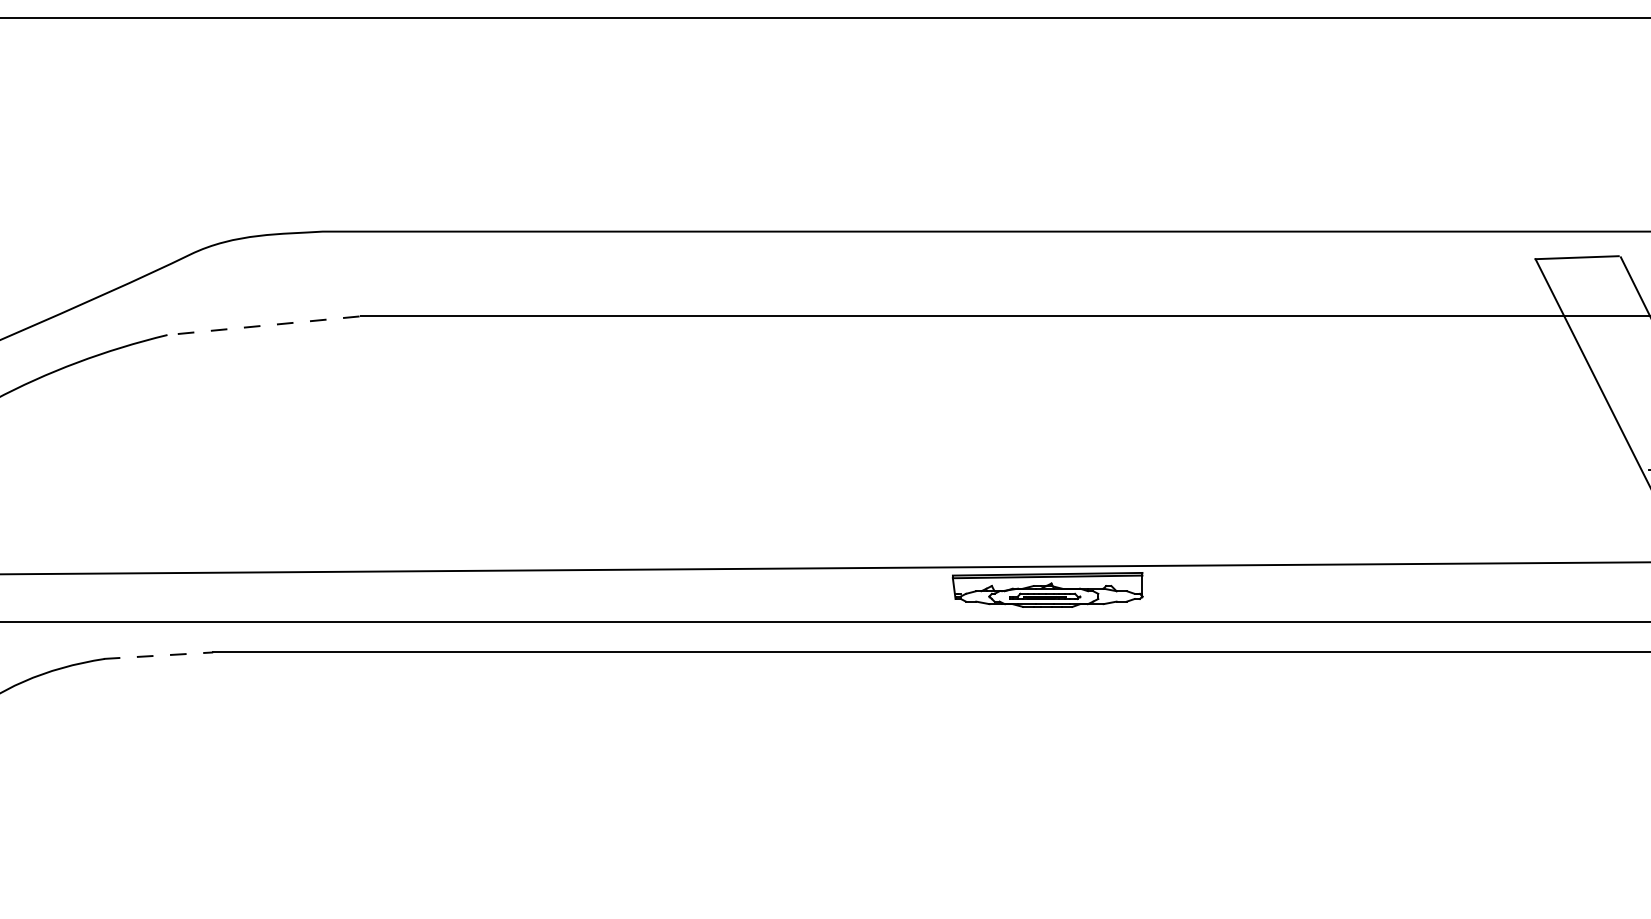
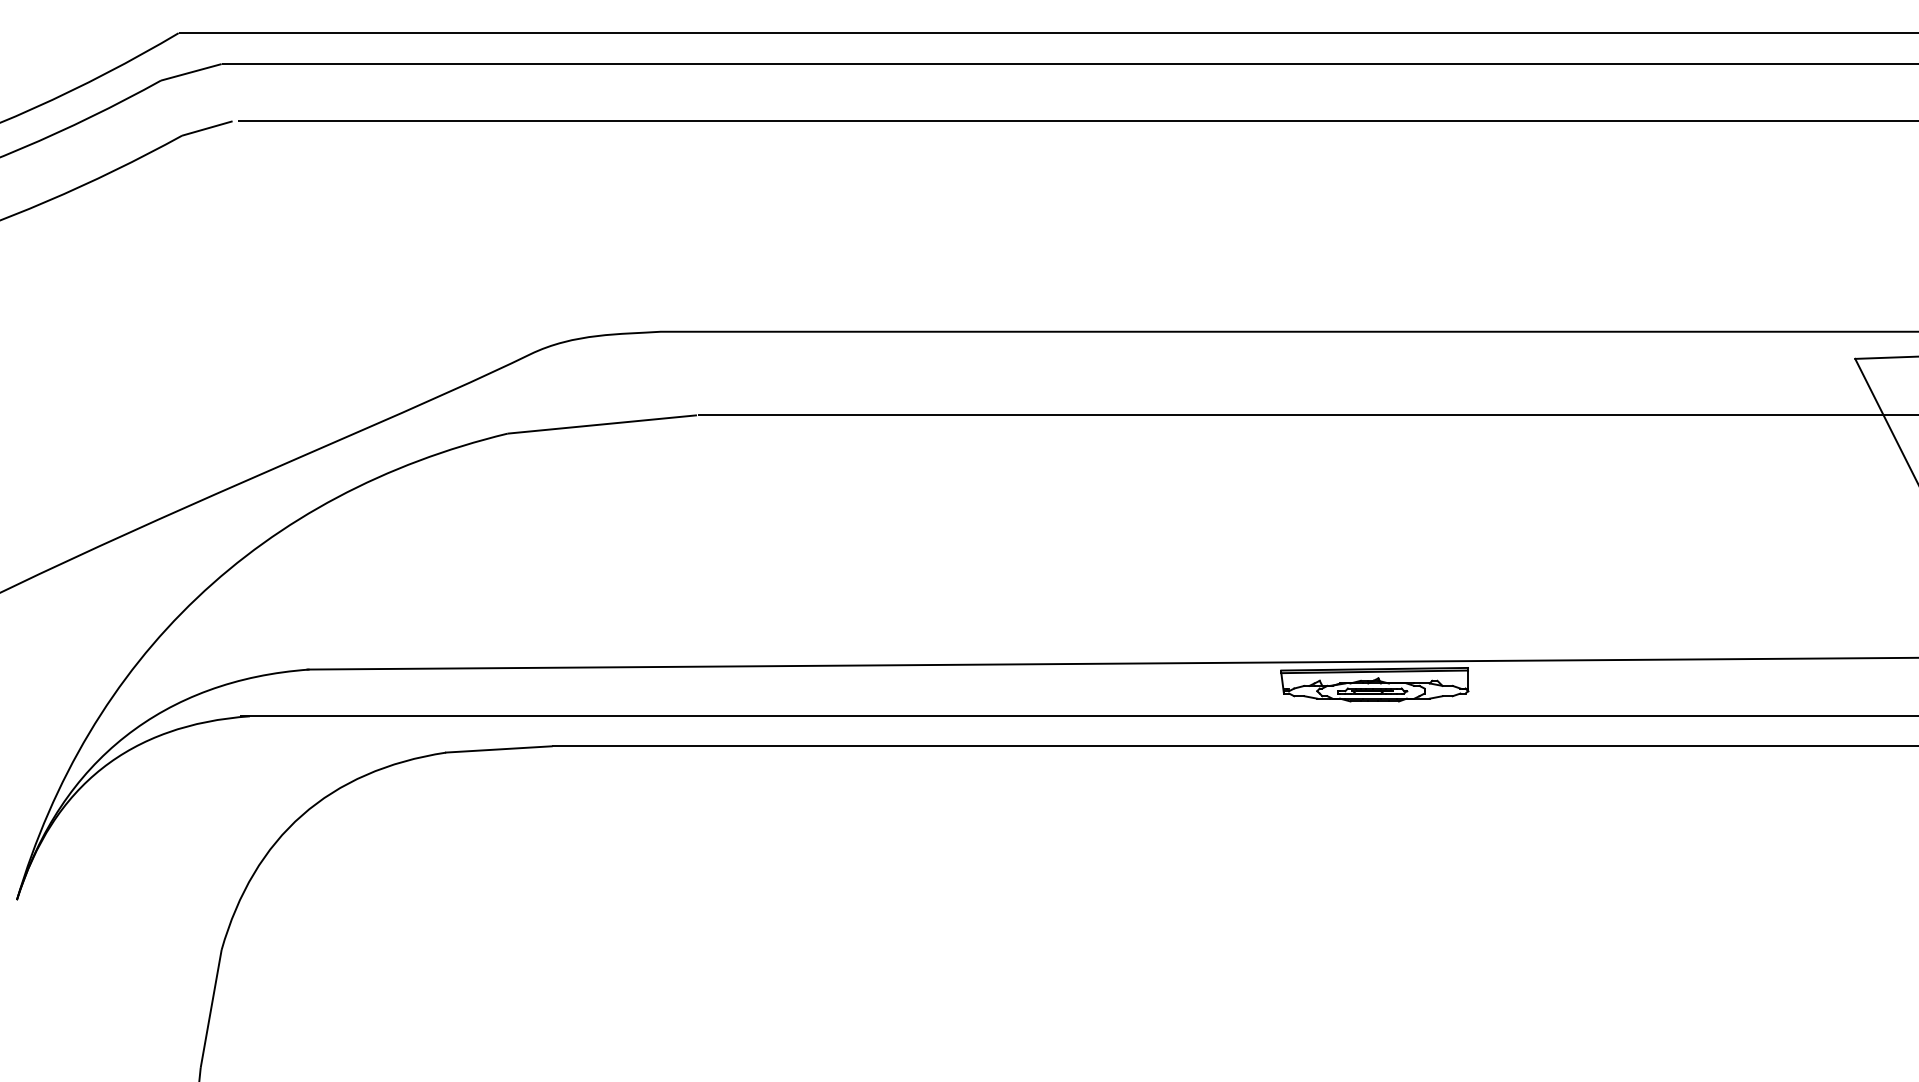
line: (262, 325) -> (601, 424), dashed -> solid
line: (158, 655) -> (498, 749), dashed -> solid

